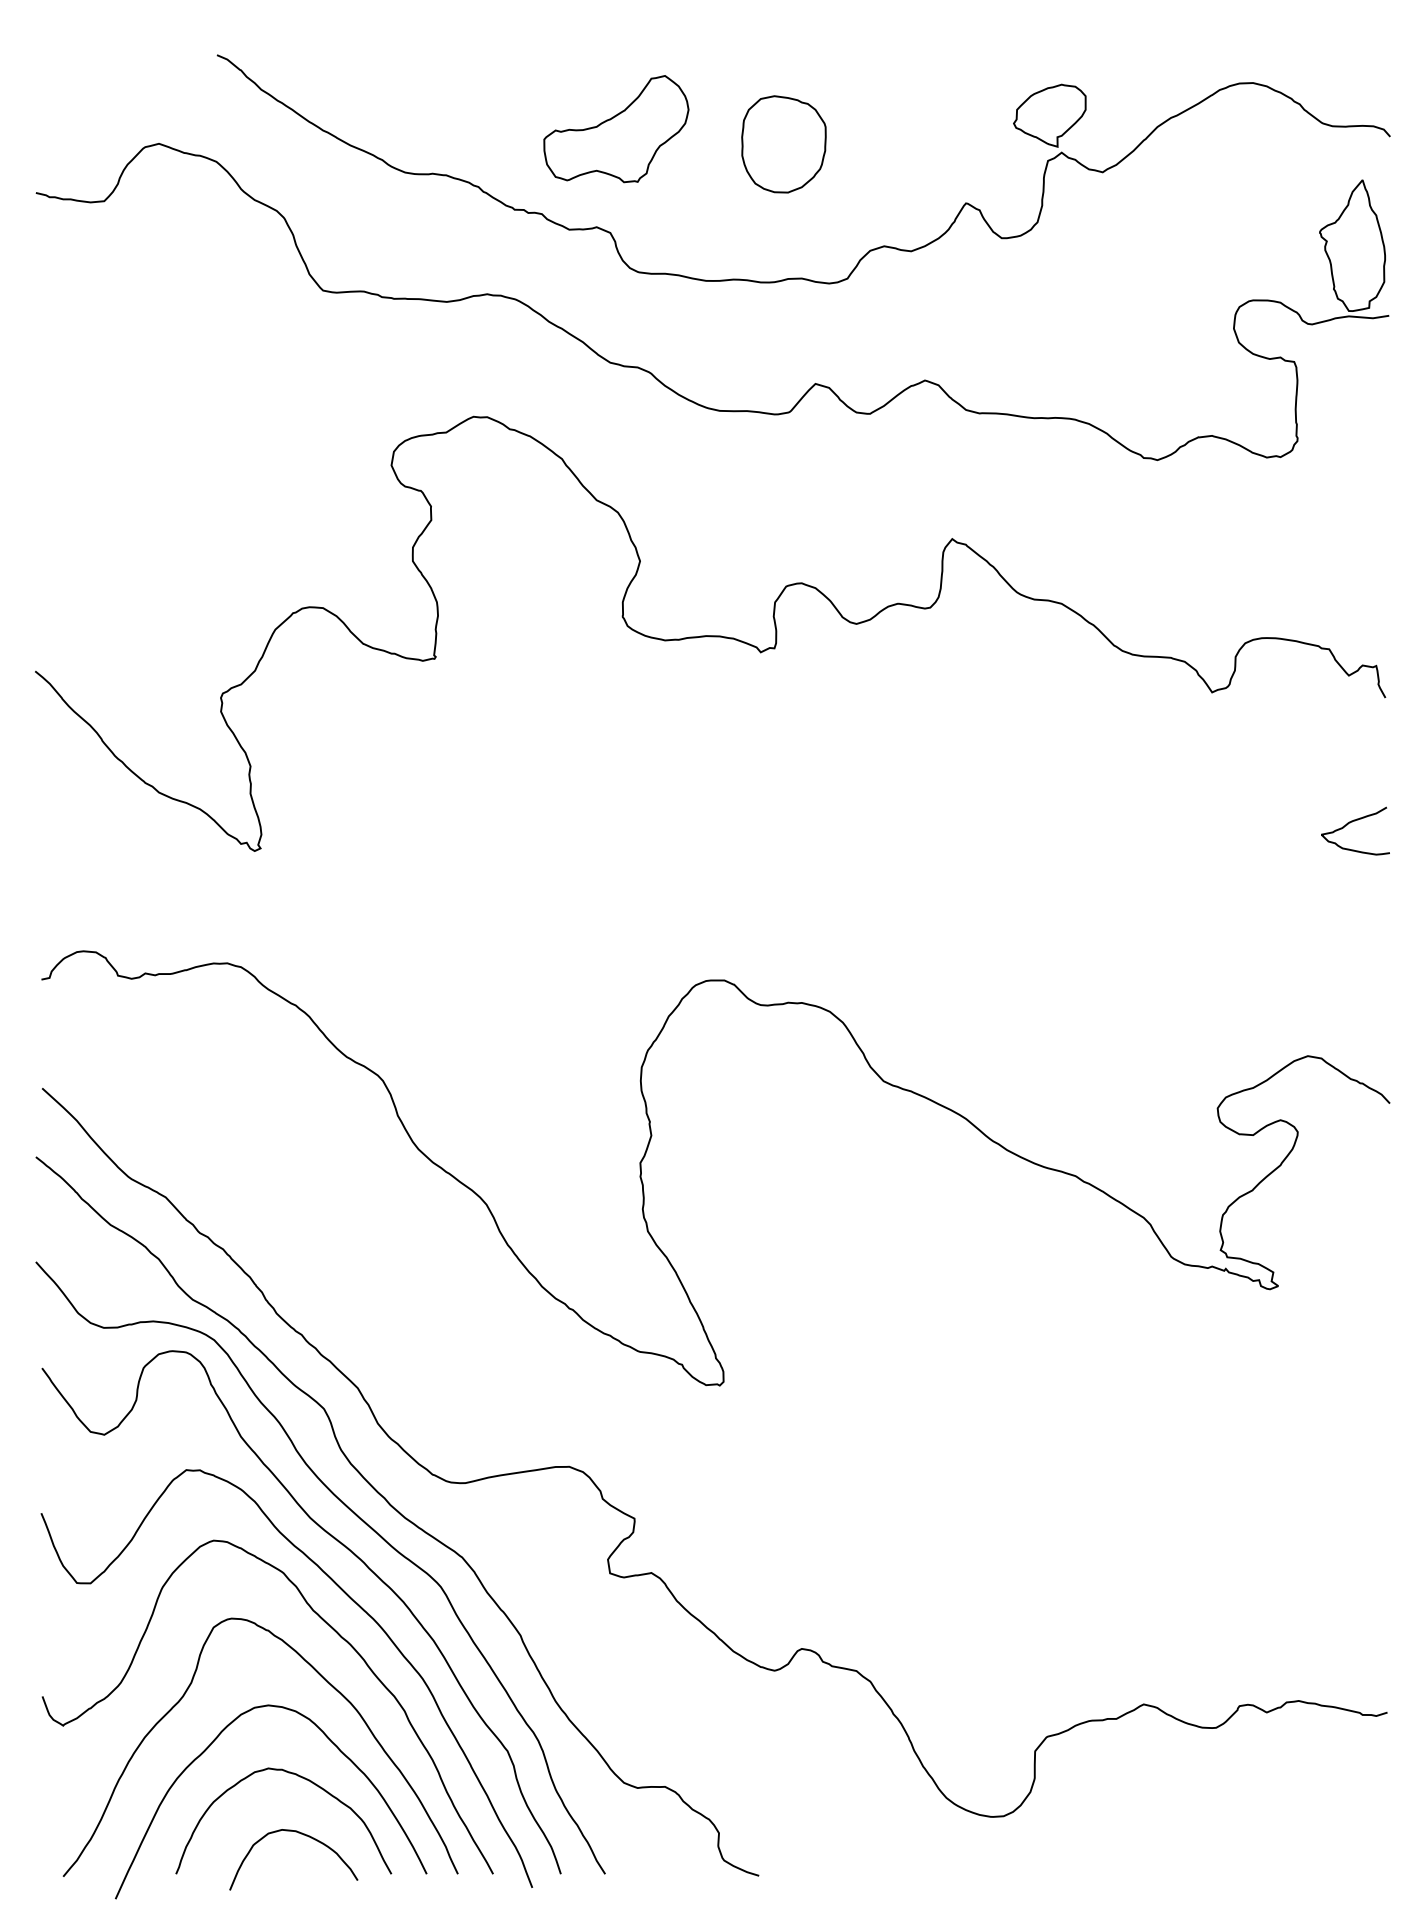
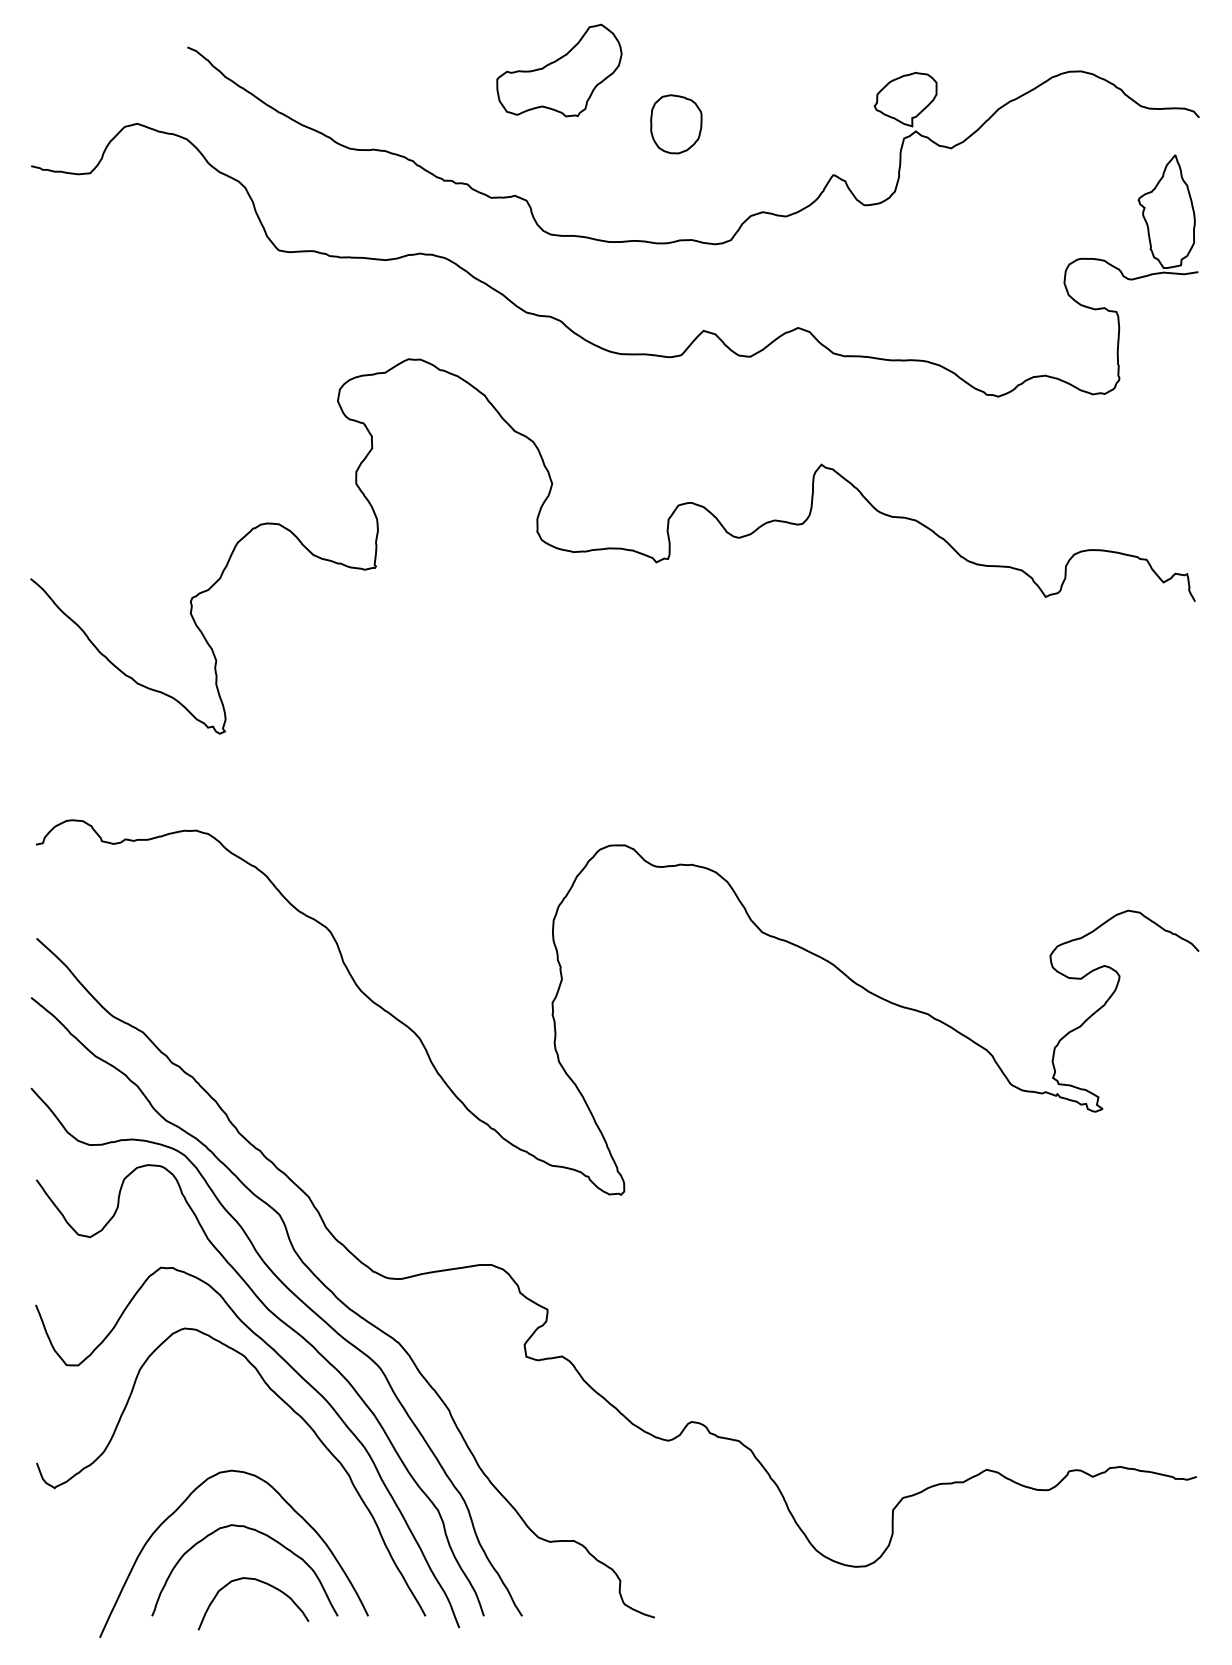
part: (616, 129) -> (559, 70), moved
part: (783, 144) -> (675, 124), size x0.7
curve: (1352, 822) -> (1166, 709), removed
curve: (184, 1696) -> (159, 1462), removed

